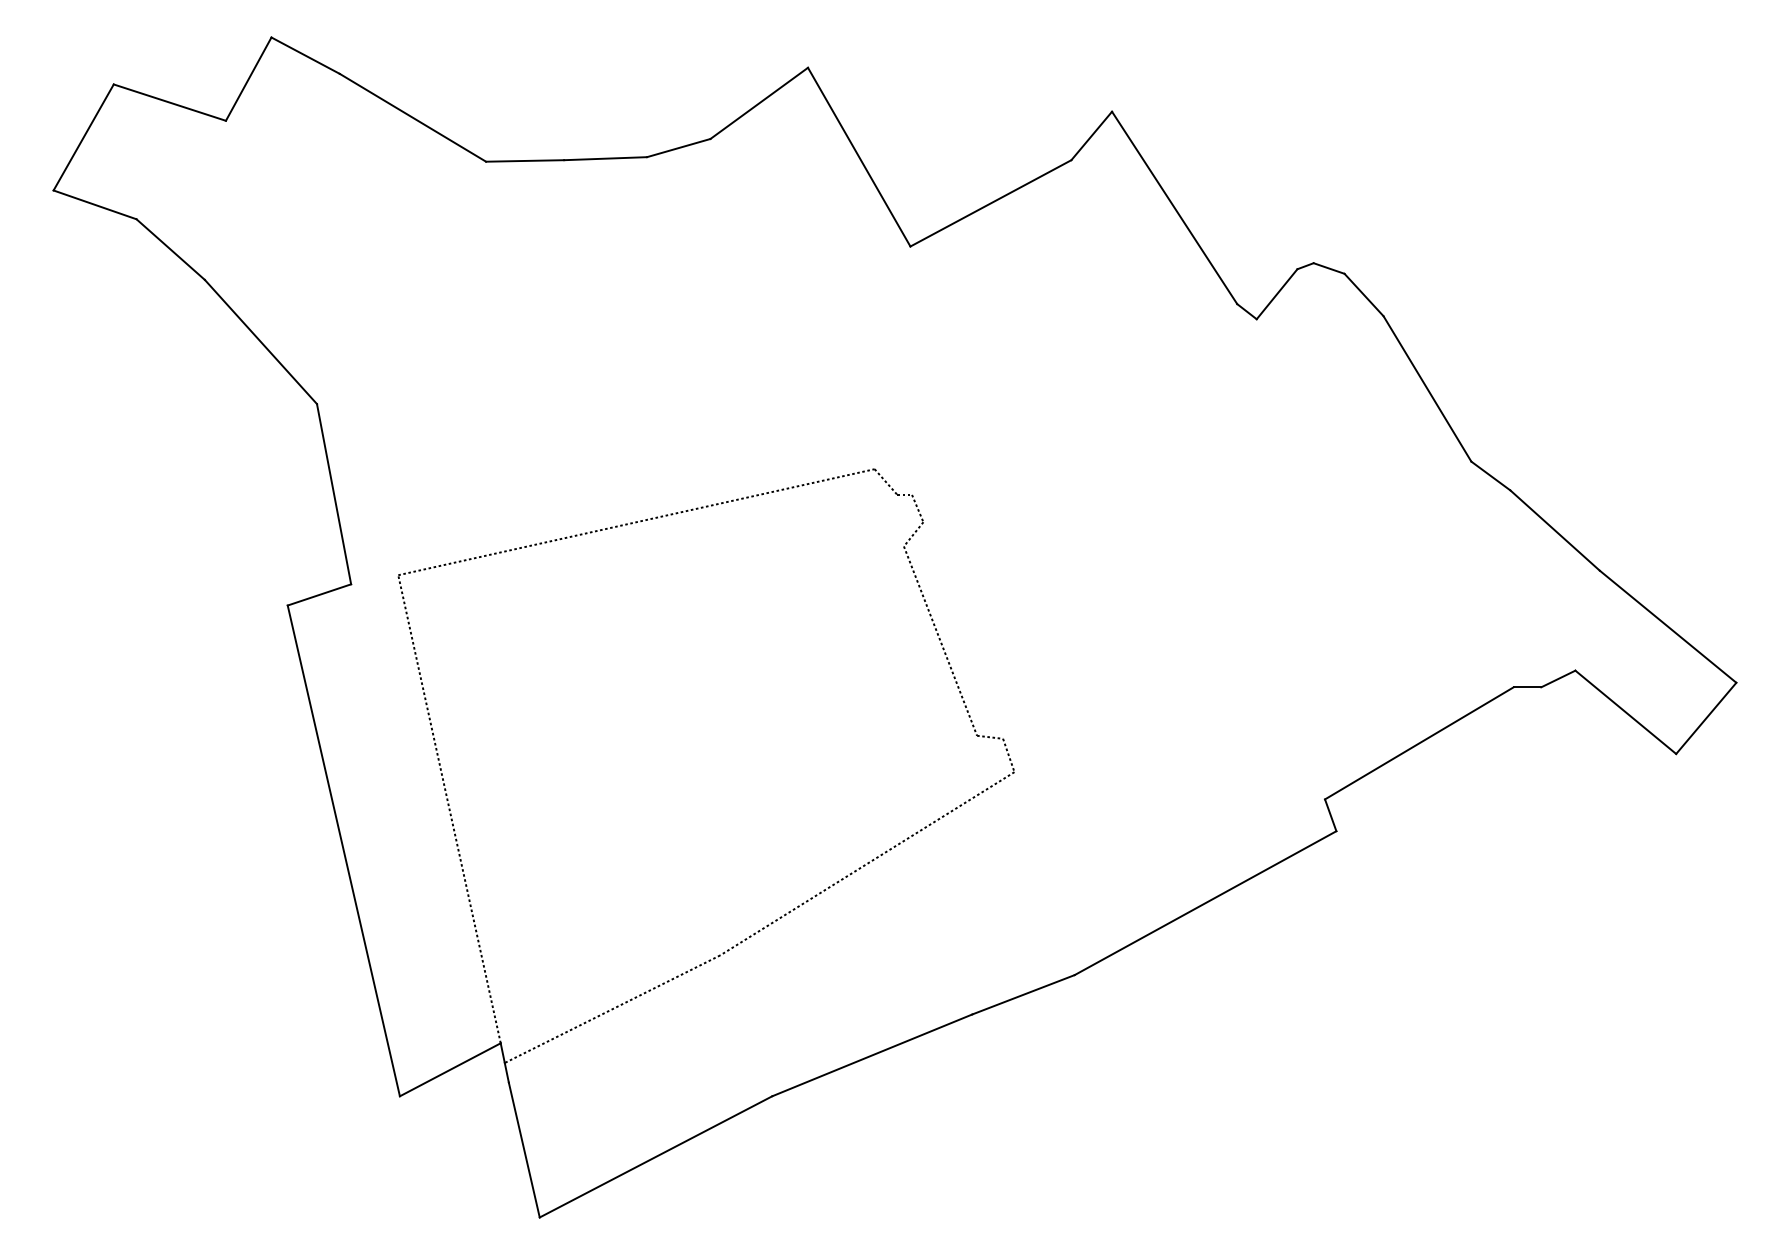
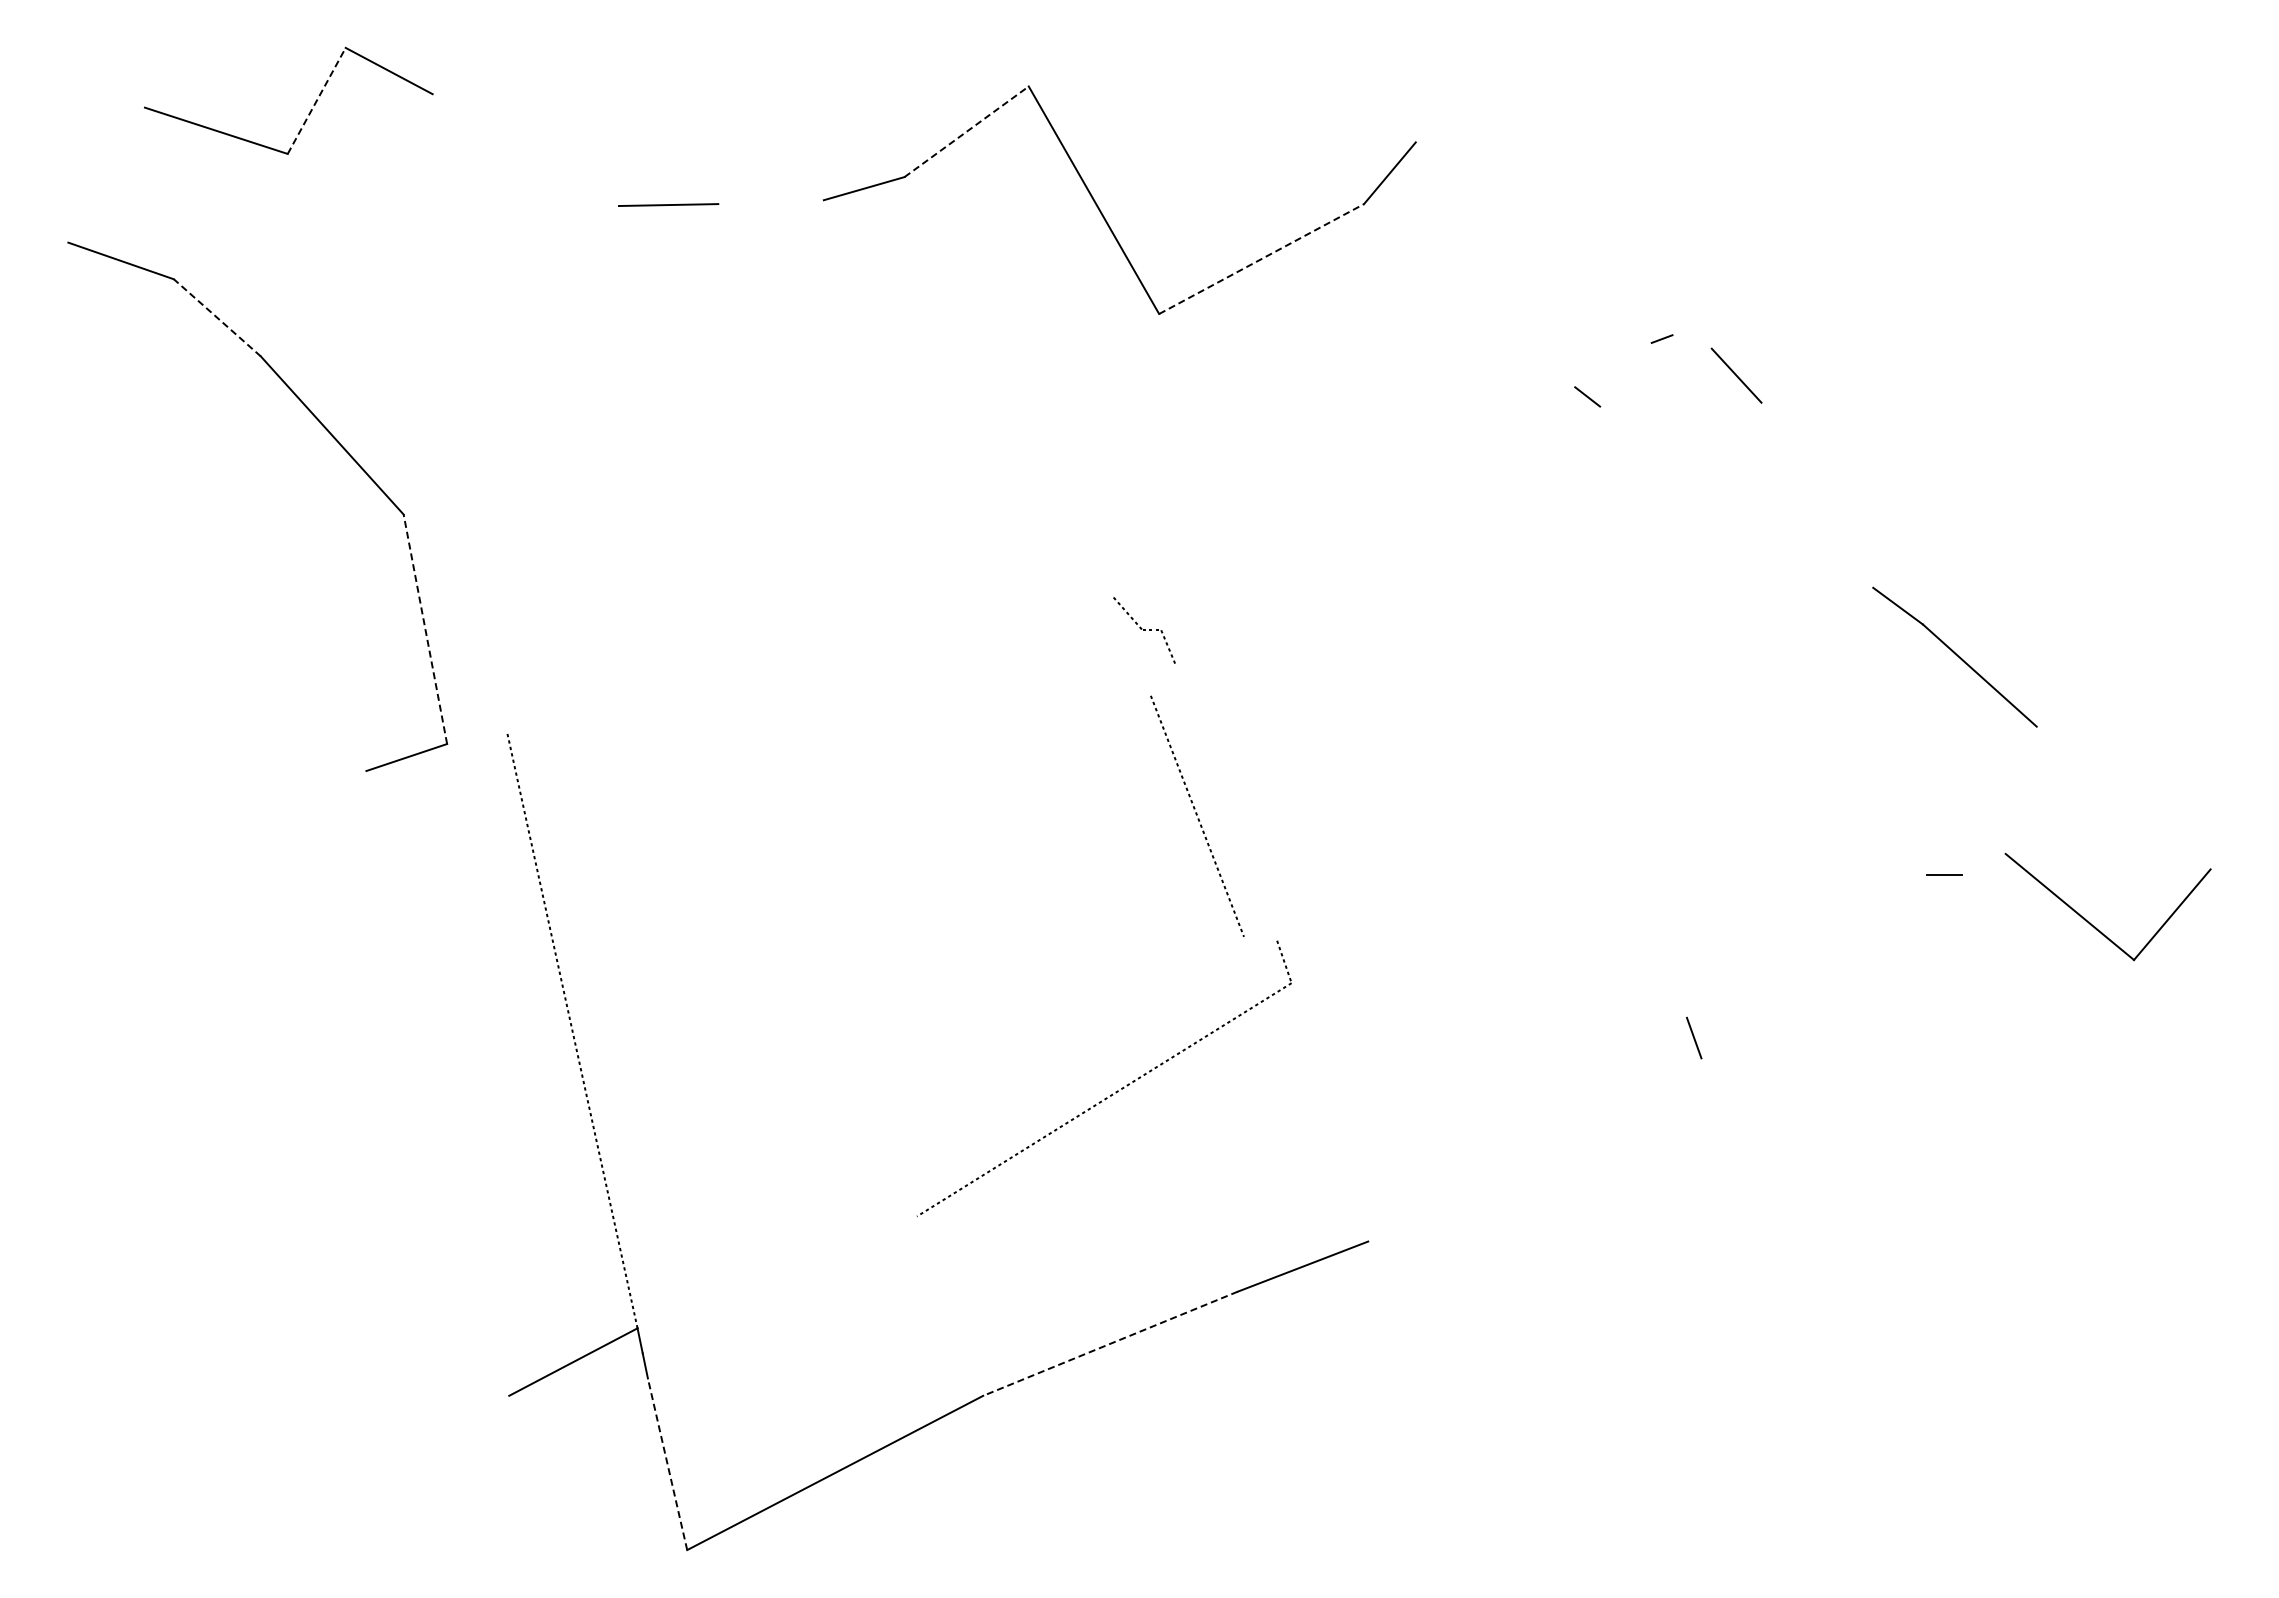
line: (248, 78) -> (316, 100), solid -> dashed
line: (759, 103) -> (966, 131), solid -> dashed
line: (412, 118) -> (525, 150), removed
line: (83, 136) -> (106, 174), removed
line: (605, 158) -> (770, 202), removed
line: (991, 202) -> (1262, 258), solid -> dashed
line: (1174, 207) -> (1495, 264), removed
line: (170, 249) -> (217, 317), solid -> dashed
line: (1328, 268) -> (1691, 341), removed
line: (1276, 294) -> (1625, 374), removed
line: (1427, 388) -> (1817, 494), removed
line: (334, 494) -> (425, 629), solid -> dashed
line: (636, 521) -> (810, 664), removed
line: (913, 533) -> (1162, 679), removed
line: (1667, 626) -> (2123, 797), removed
line: (1557, 678) -> (1983, 864), removed
line: (990, 737) -> (1260, 938), removed
line: (1418, 743) -> (1806, 946), removed
line: (343, 850) -> (437, 1083), removed
line: (1205, 902) -> (1534, 1149), removed
line: (612, 1008) -> (779, 1284), removed
line: (872, 1055) -> (1110, 1343), solid -> dashed
line: (524, 1149) -> (667, 1463), solid -> dashed

